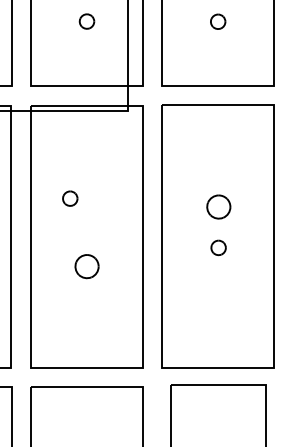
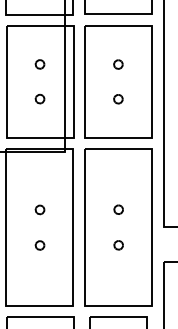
part: (69, 197) -> (39, 209), moved
part: (218, 206) -> (118, 209), size x0.62
part: (218, 248) -> (118, 245), moved
part: (86, 266) -> (39, 245), size x0.62

